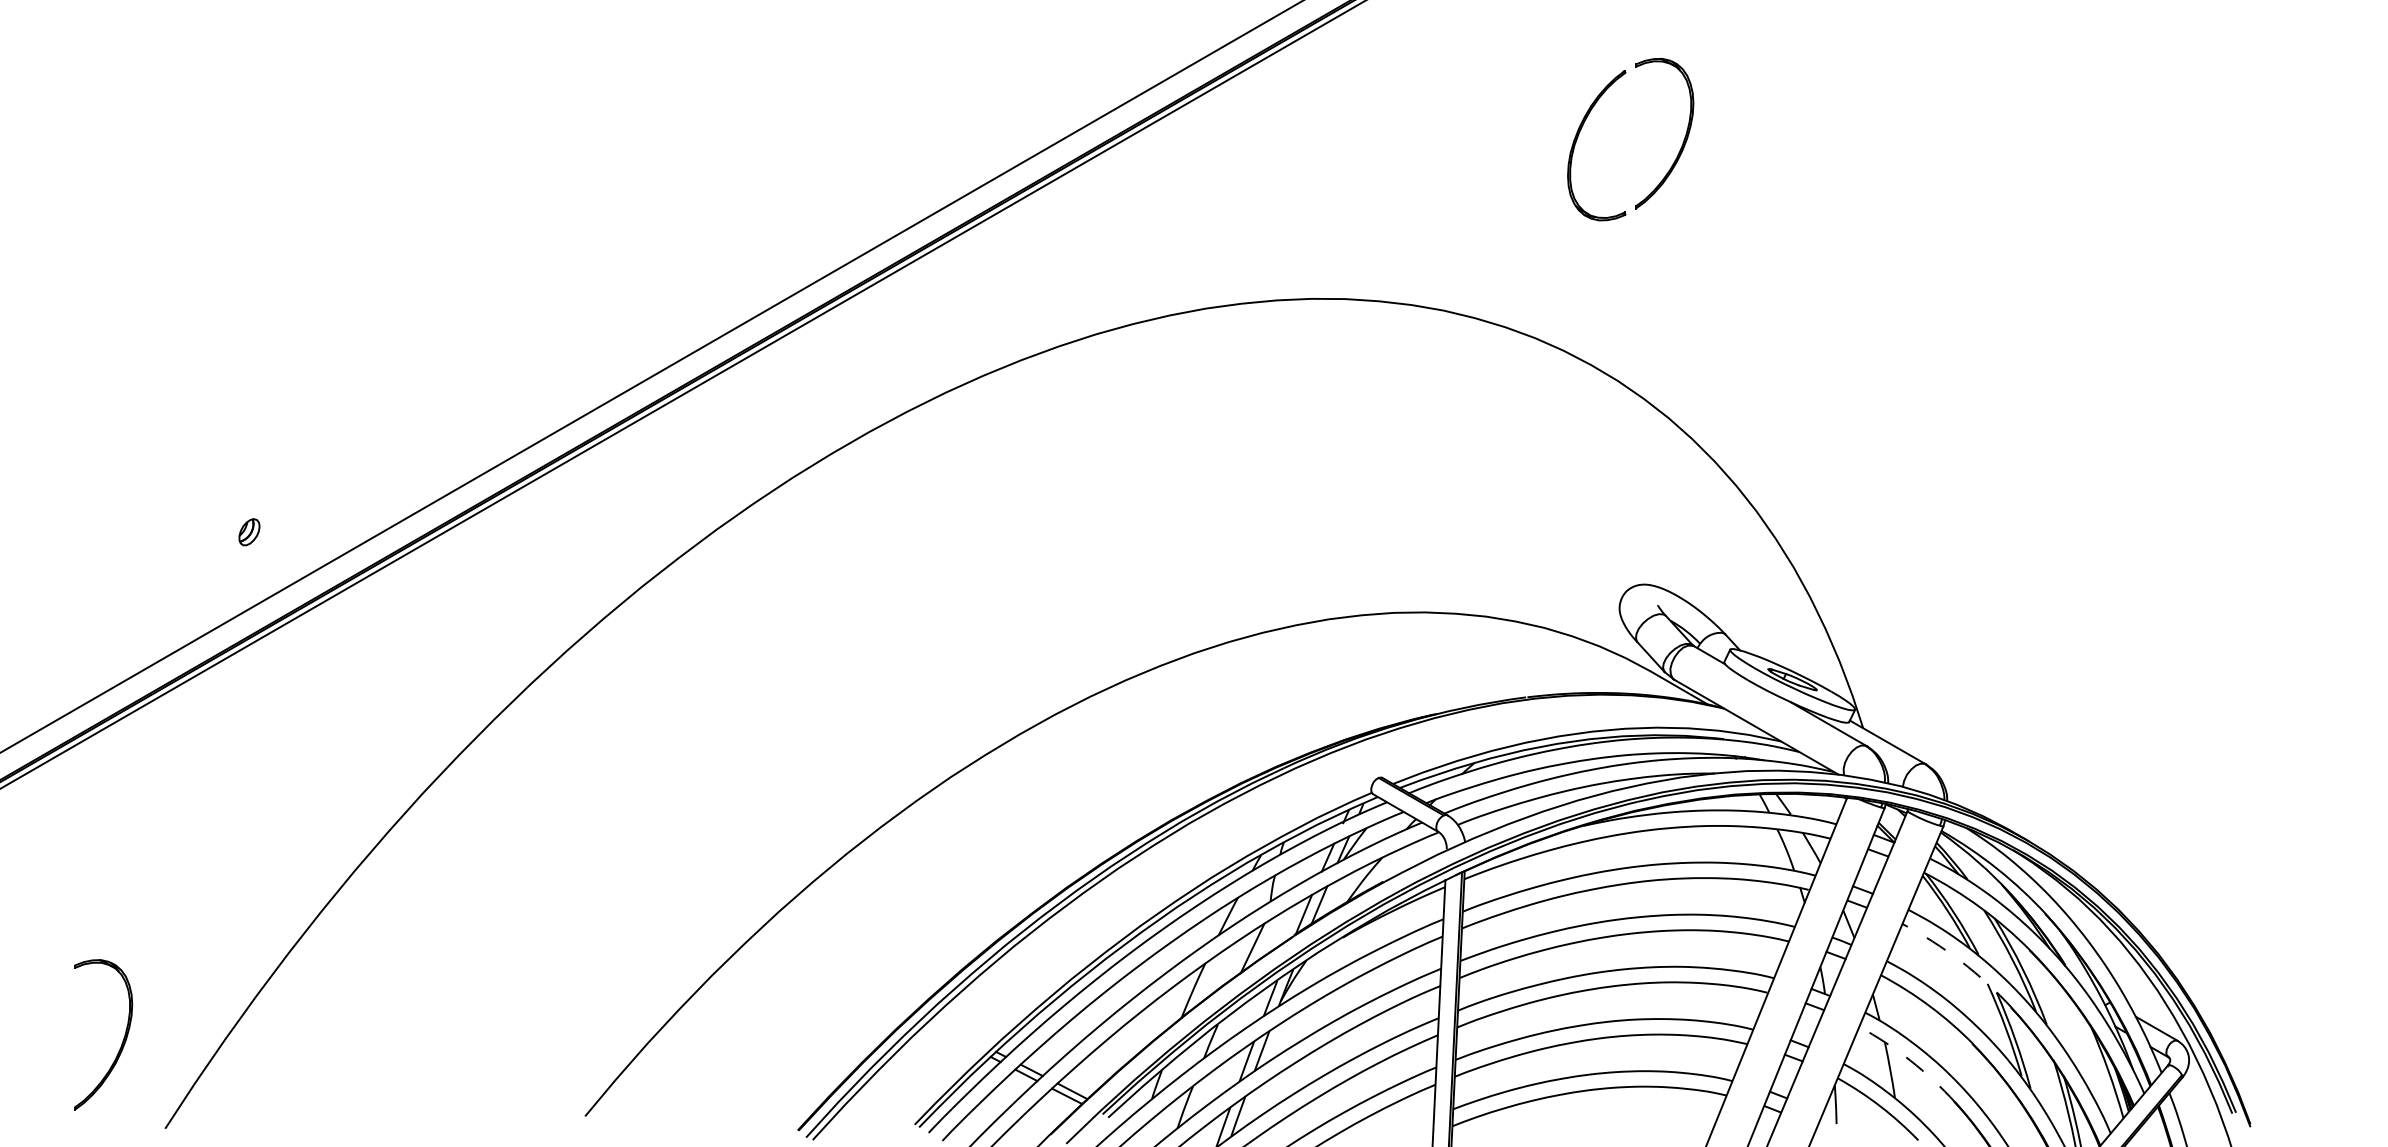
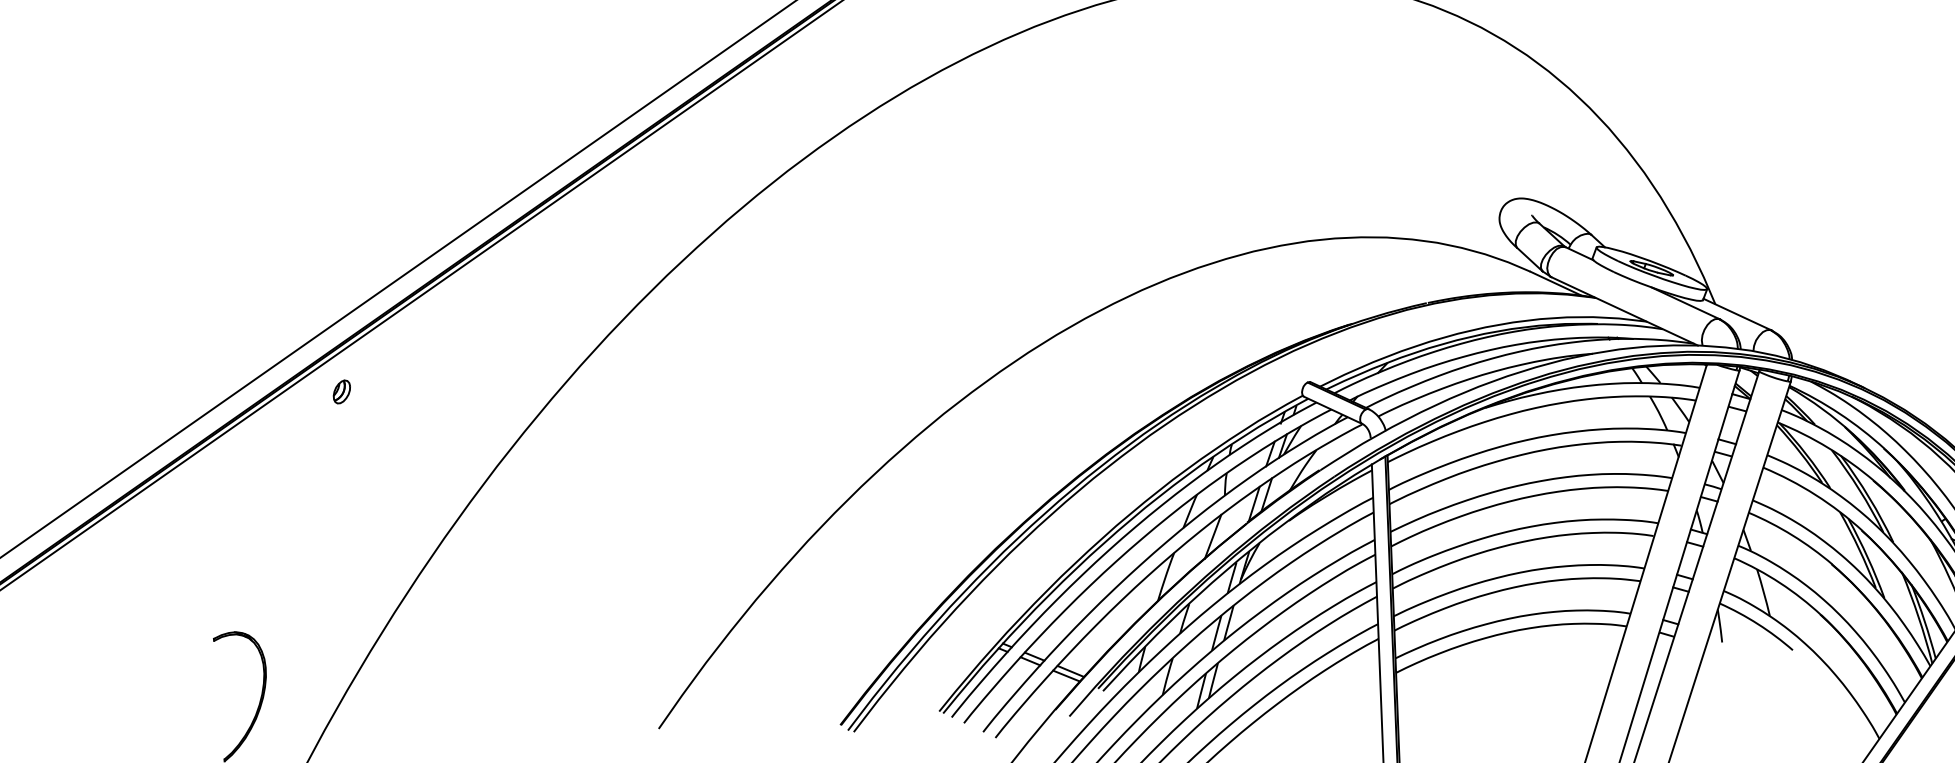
part: (249, 532) -> (341, 392), moved
arc: (1960, 961) -> (1815, 495), dashed -> solid
arc: (1910, 1060) -> (1780, 582), dashed -> solid

